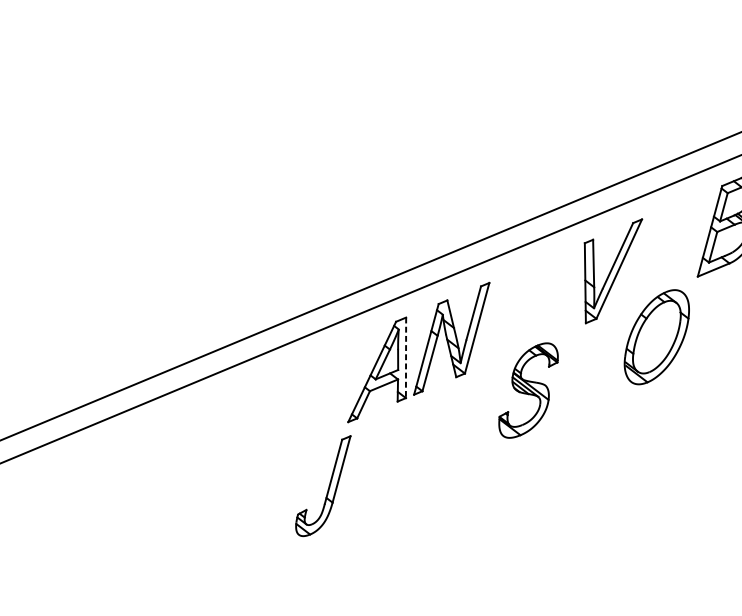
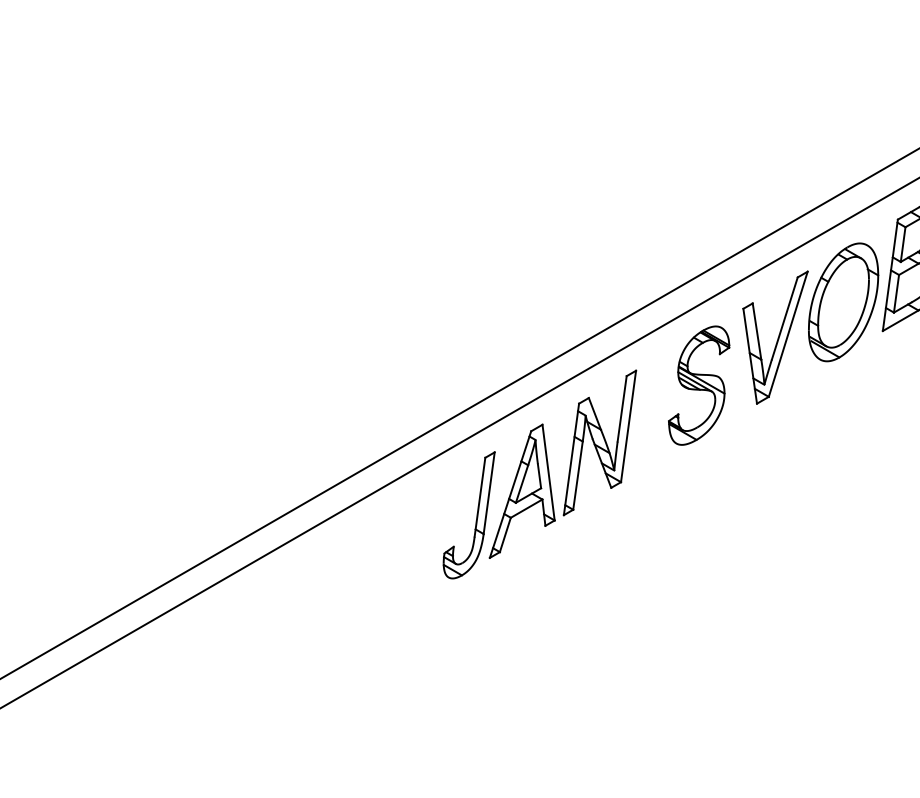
part: (656, 337) -> (843, 302), moved
line: (405, 358) -> (548, 473), dashed -> solid
part: (528, 390) -> (699, 385), moved
part: (328, 486) -> (476, 515), moved

